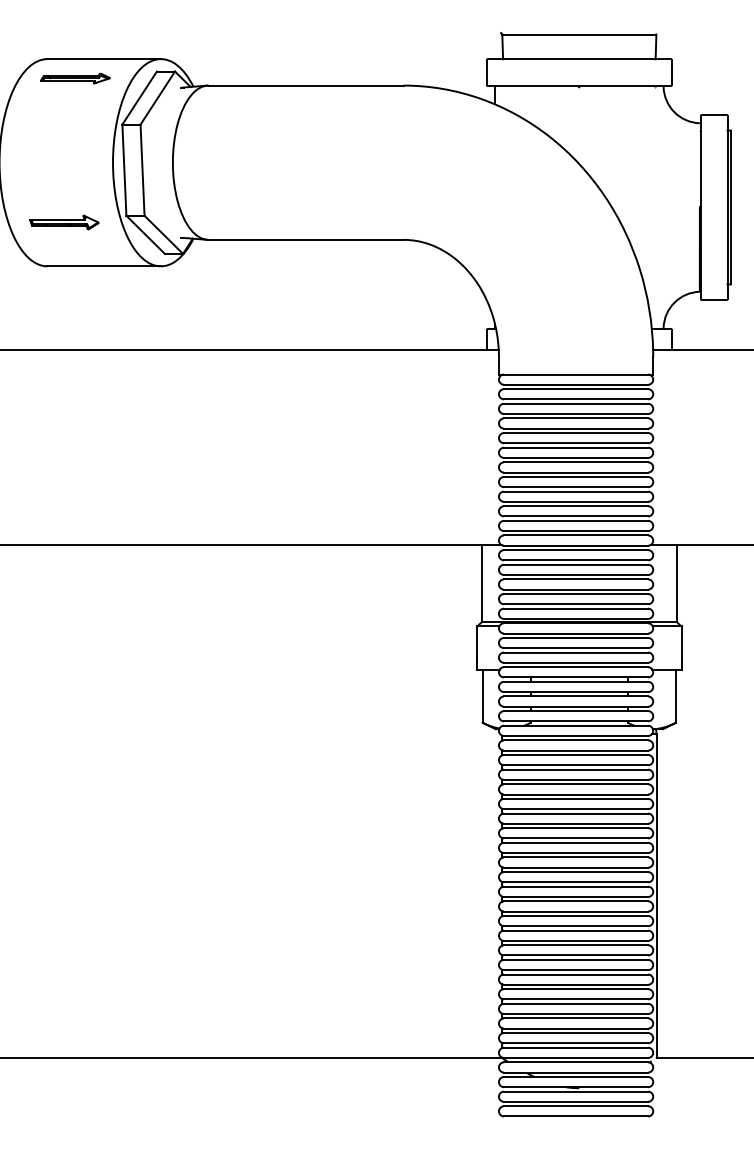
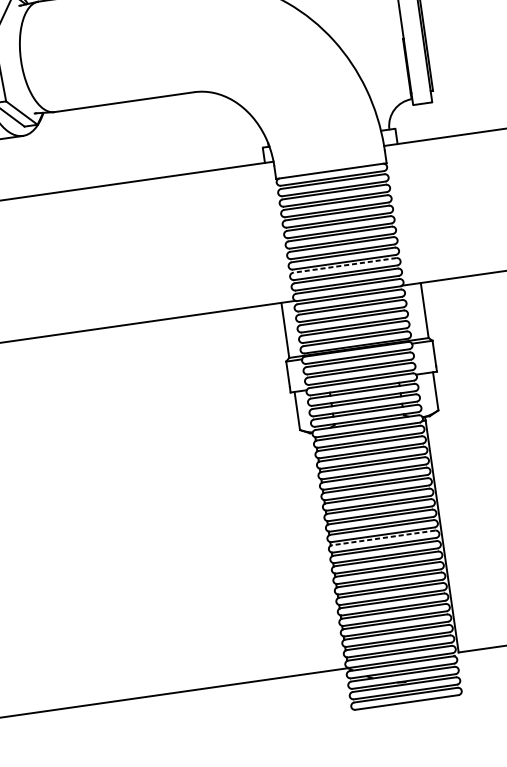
line: (575, 506) -> (344, 265), solid -> dashed
line: (575, 886) -> (383, 537), solid -> dashed

